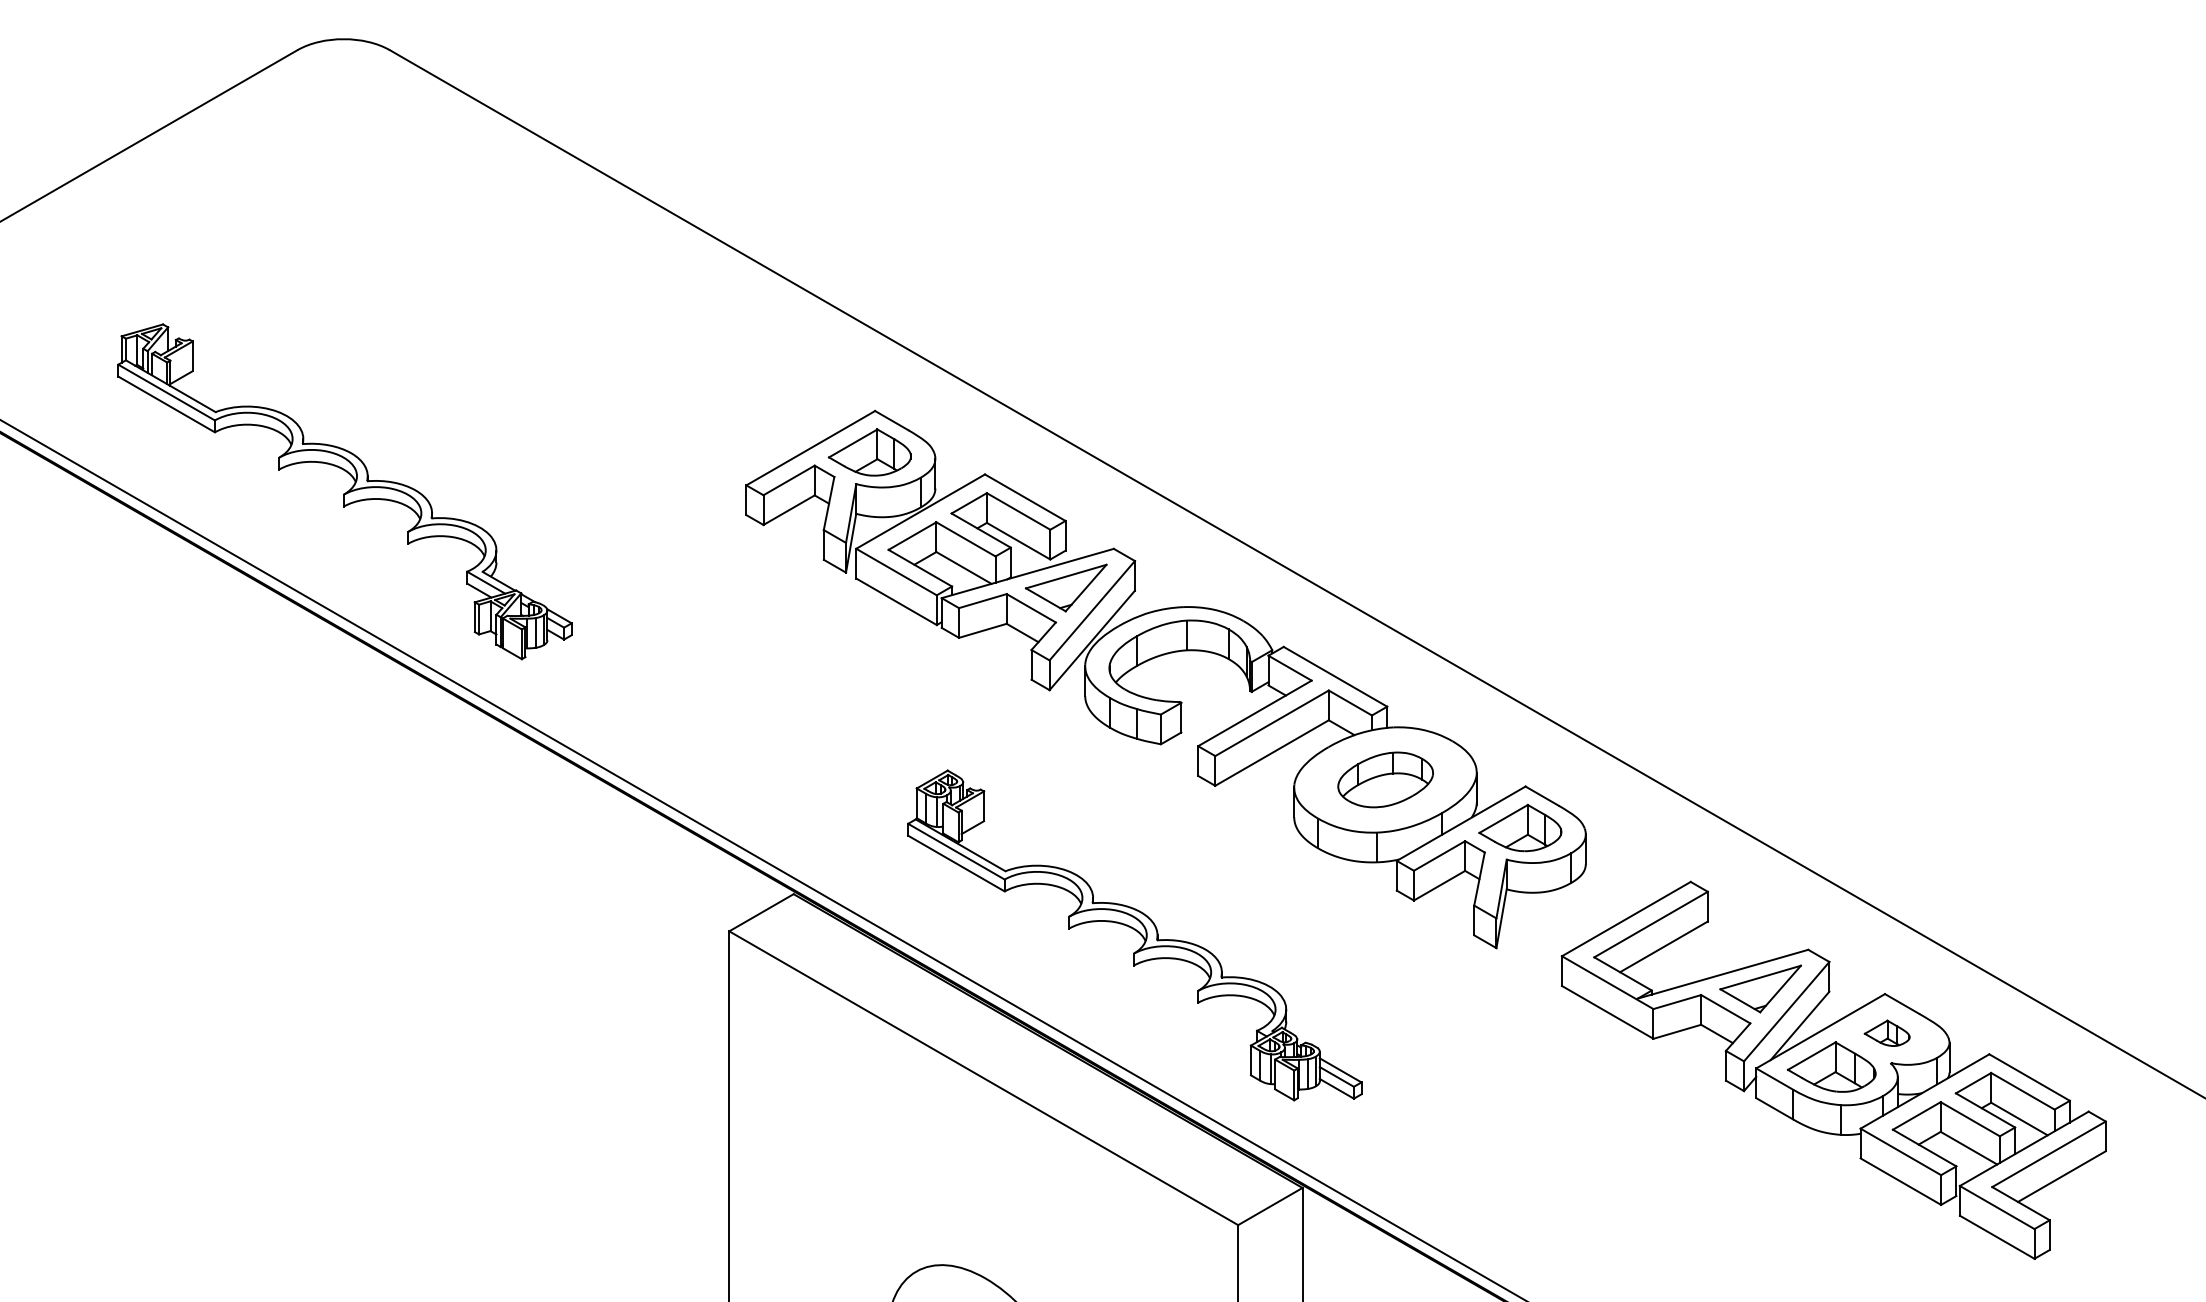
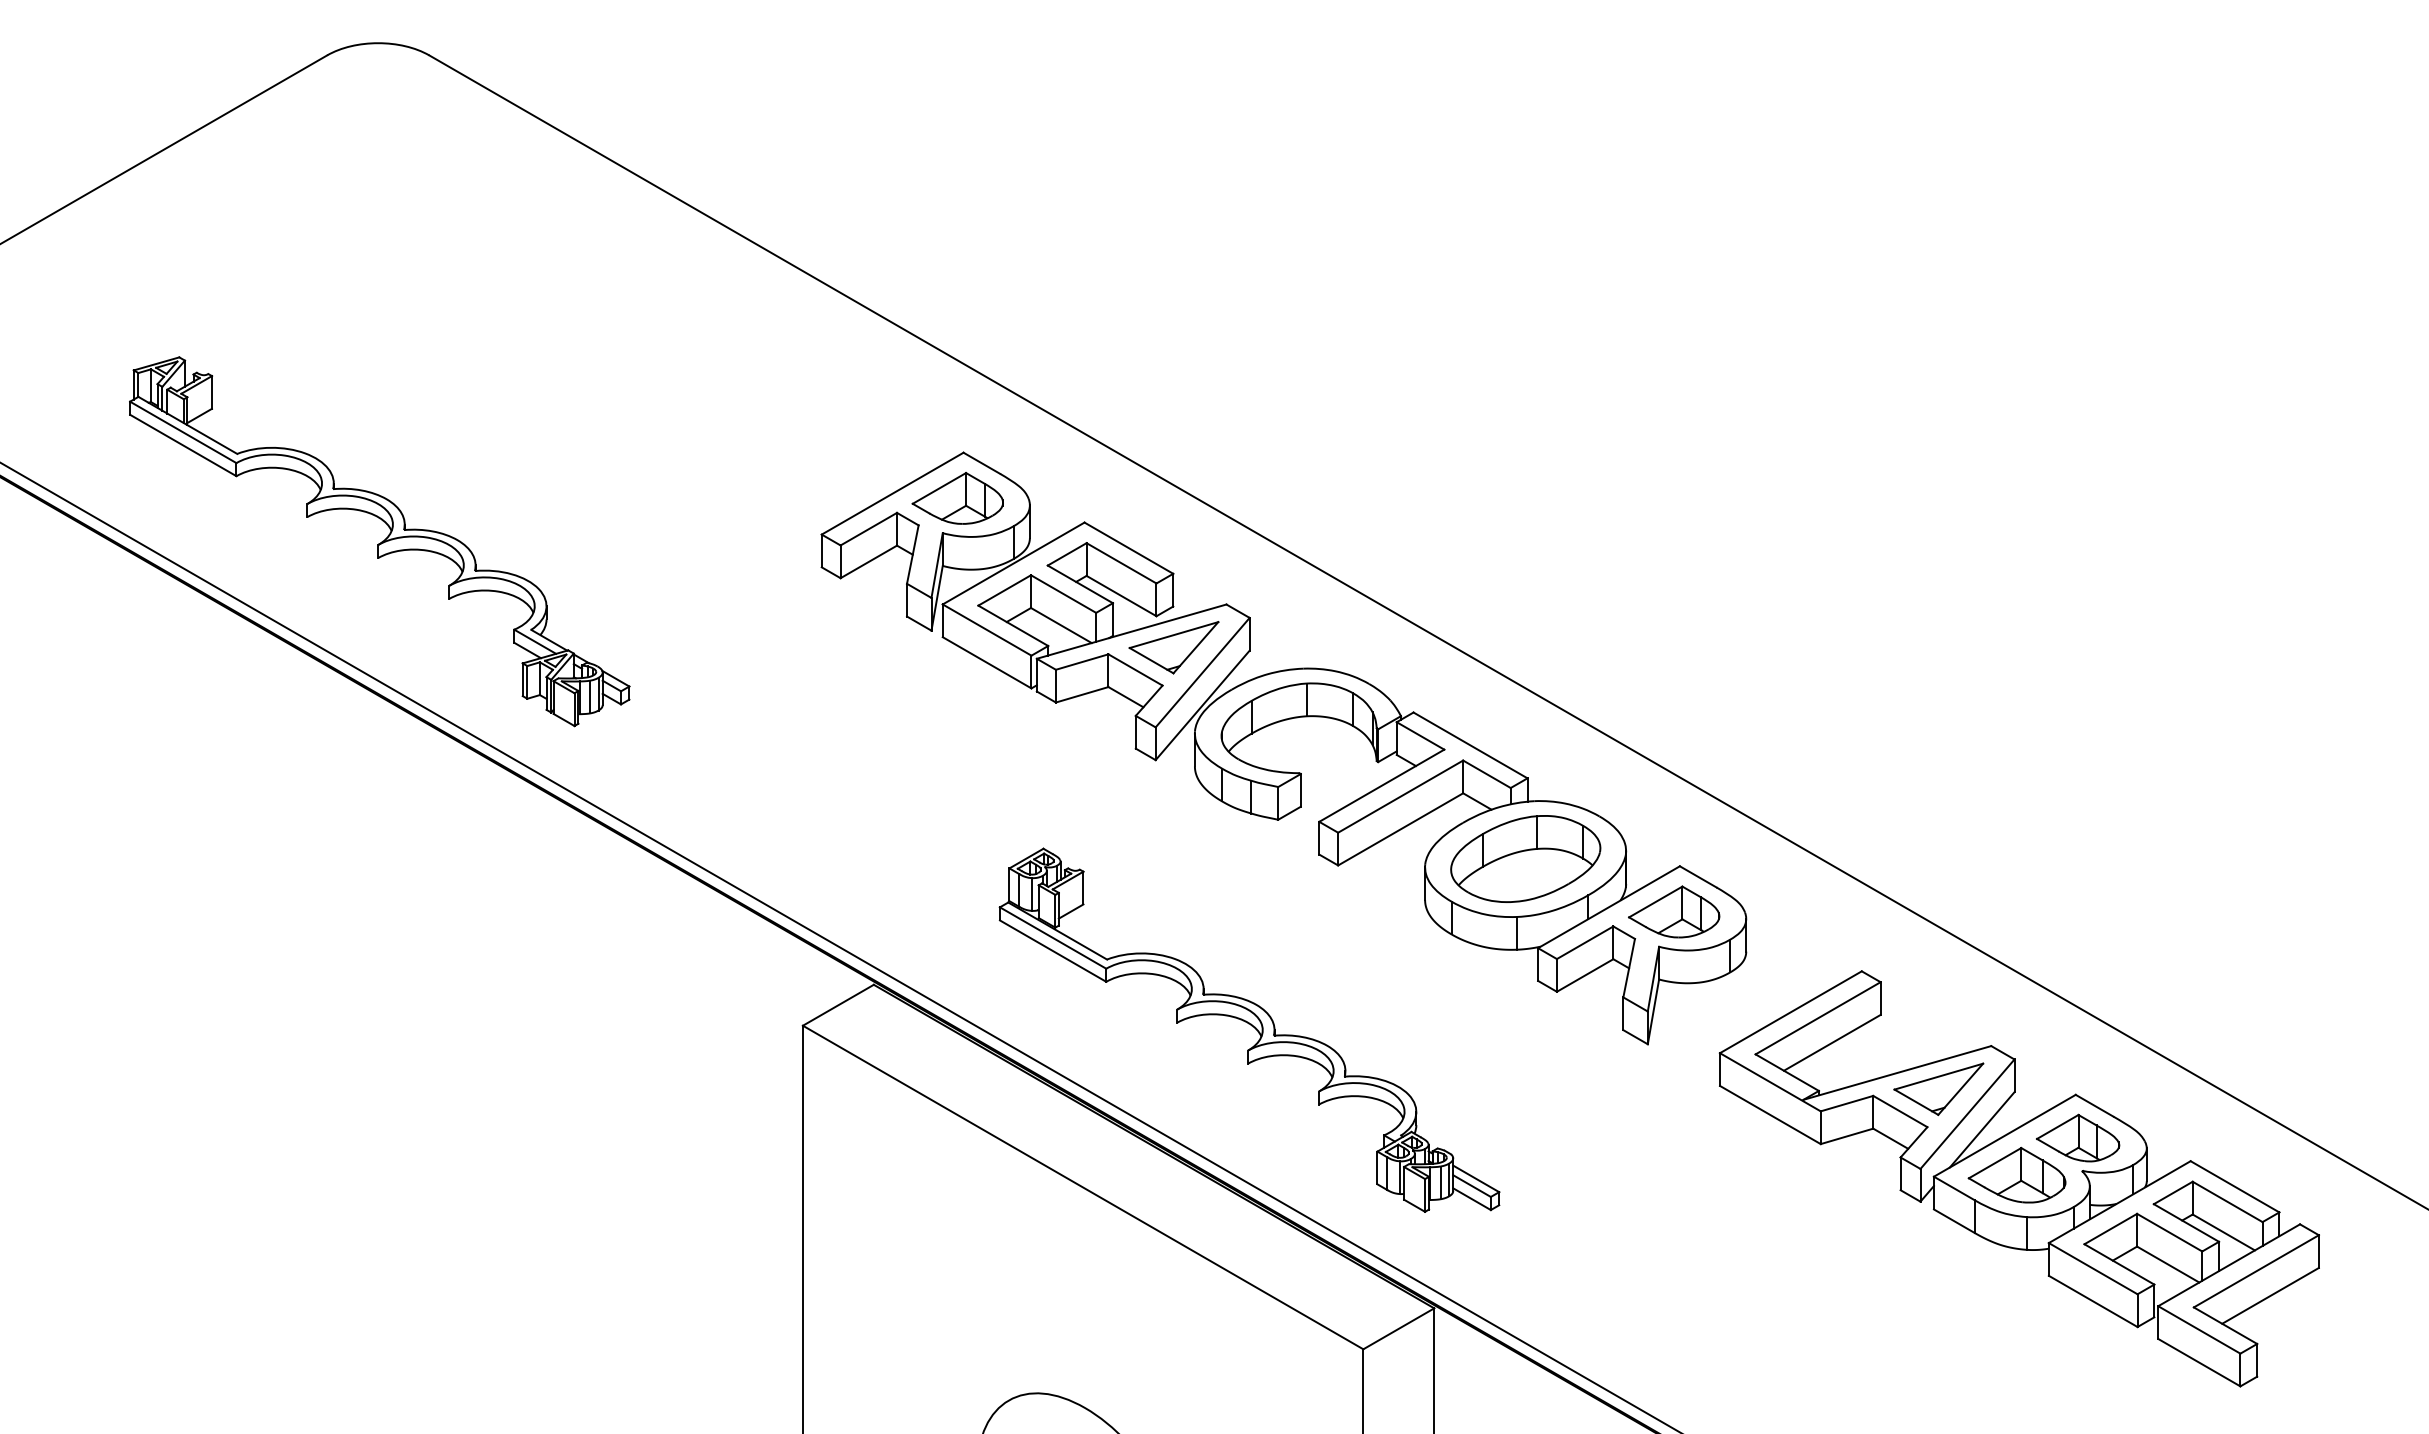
part: (1385, 779) -> (1525, 858), size x1.43
part: (1887, 1032) -> (2078, 1137), size x1.67

